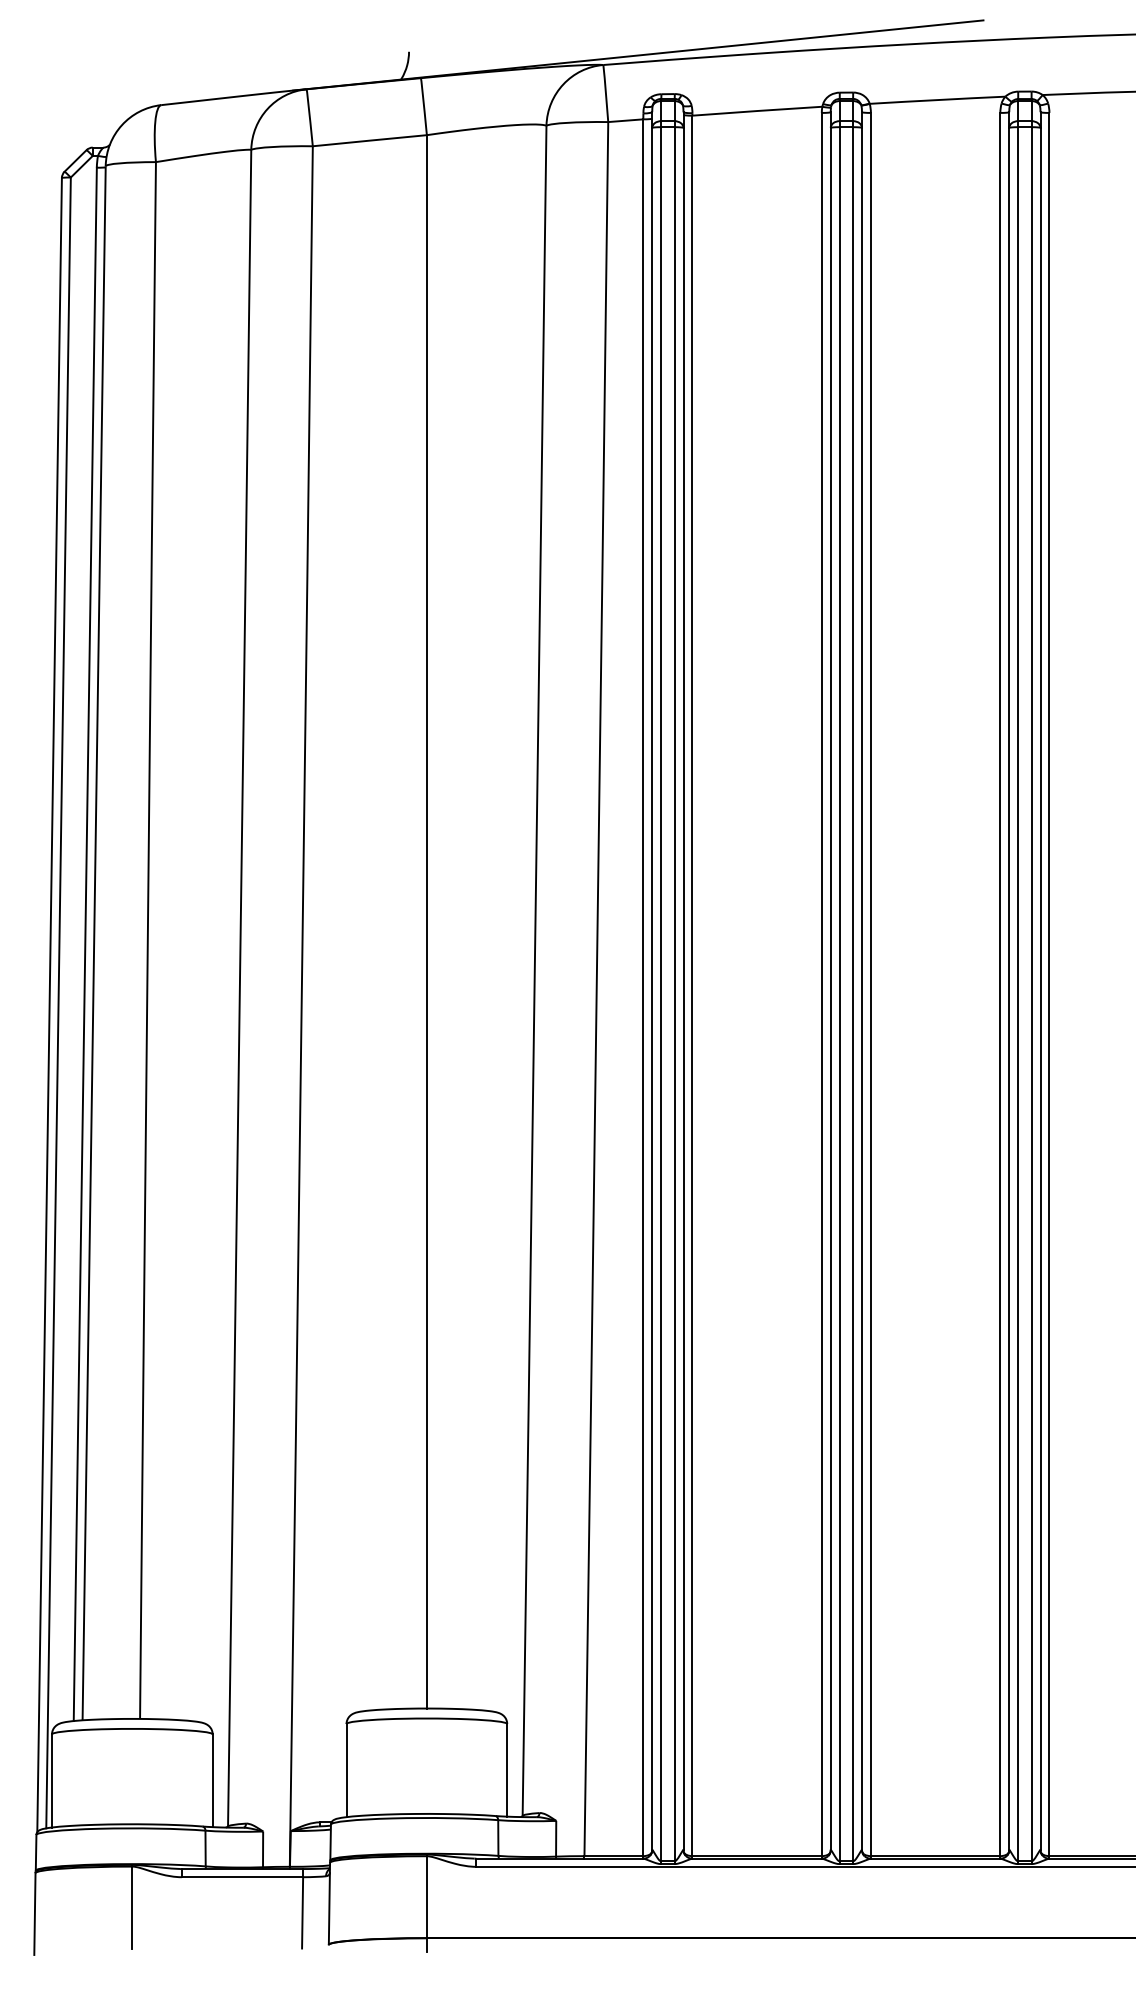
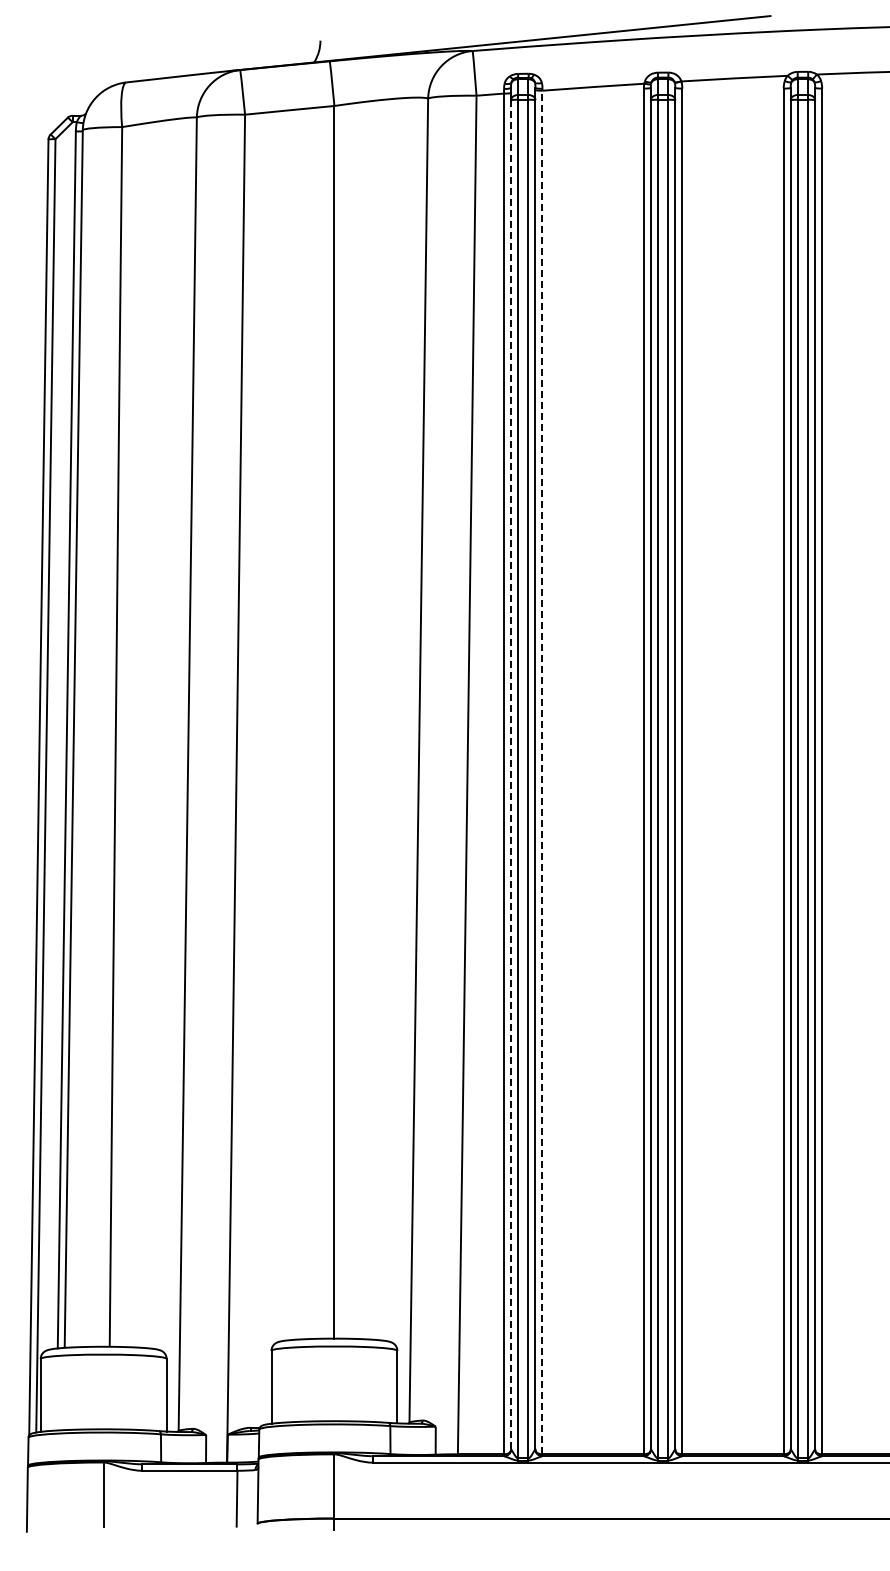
line: (692, 985) -> (542, 772), solid -> dashed
line: (652, 988) -> (511, 774), solid -> dashed

